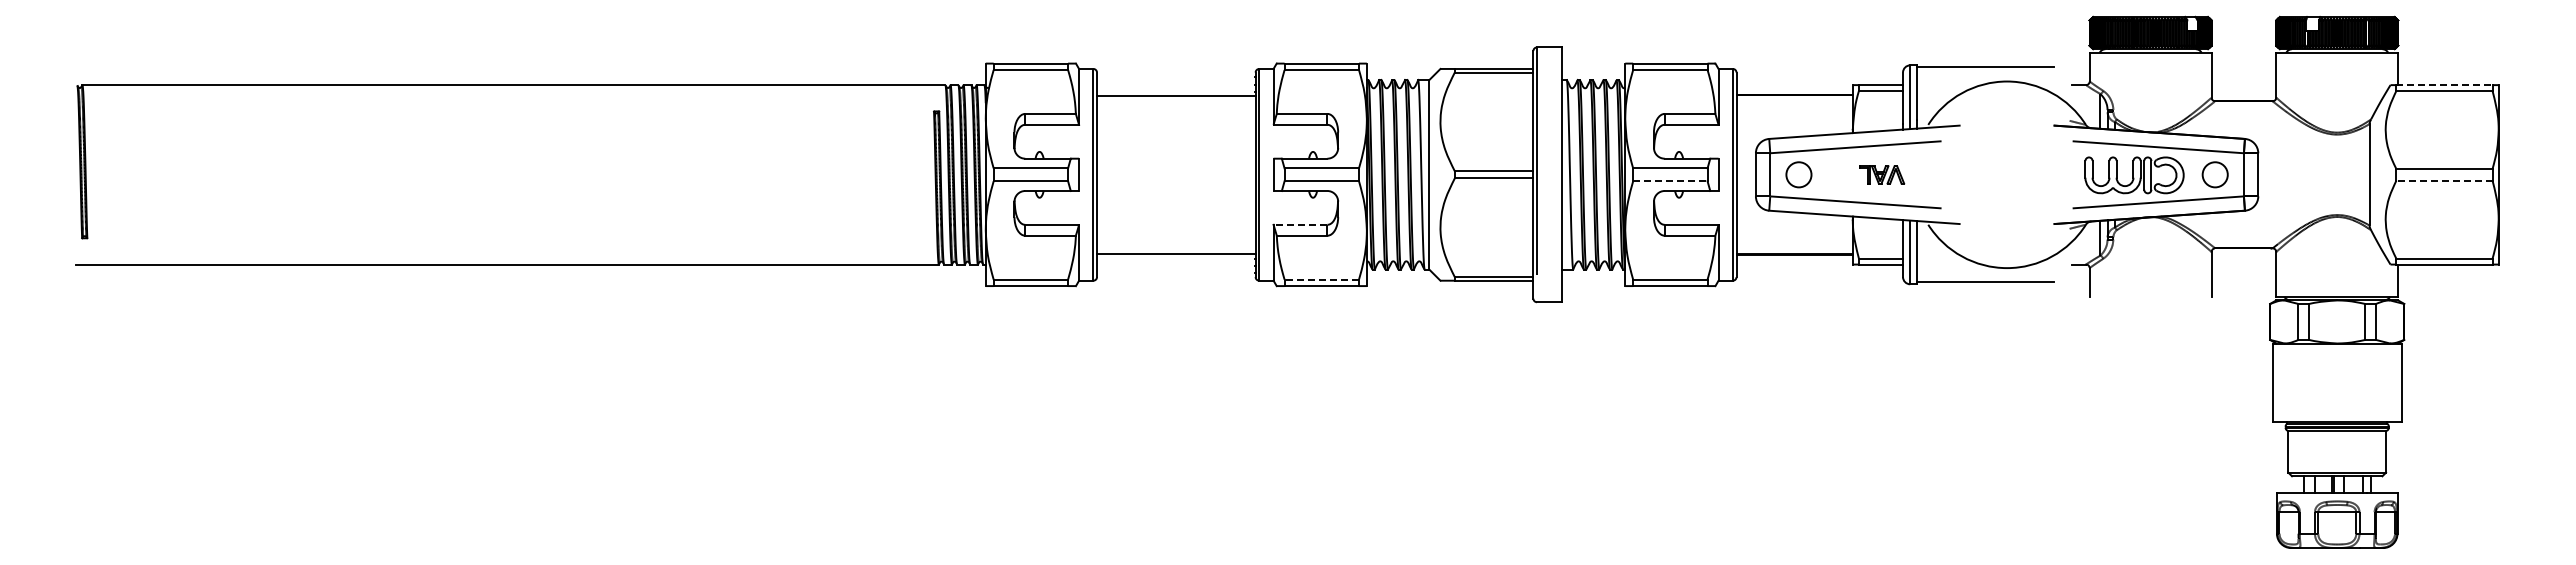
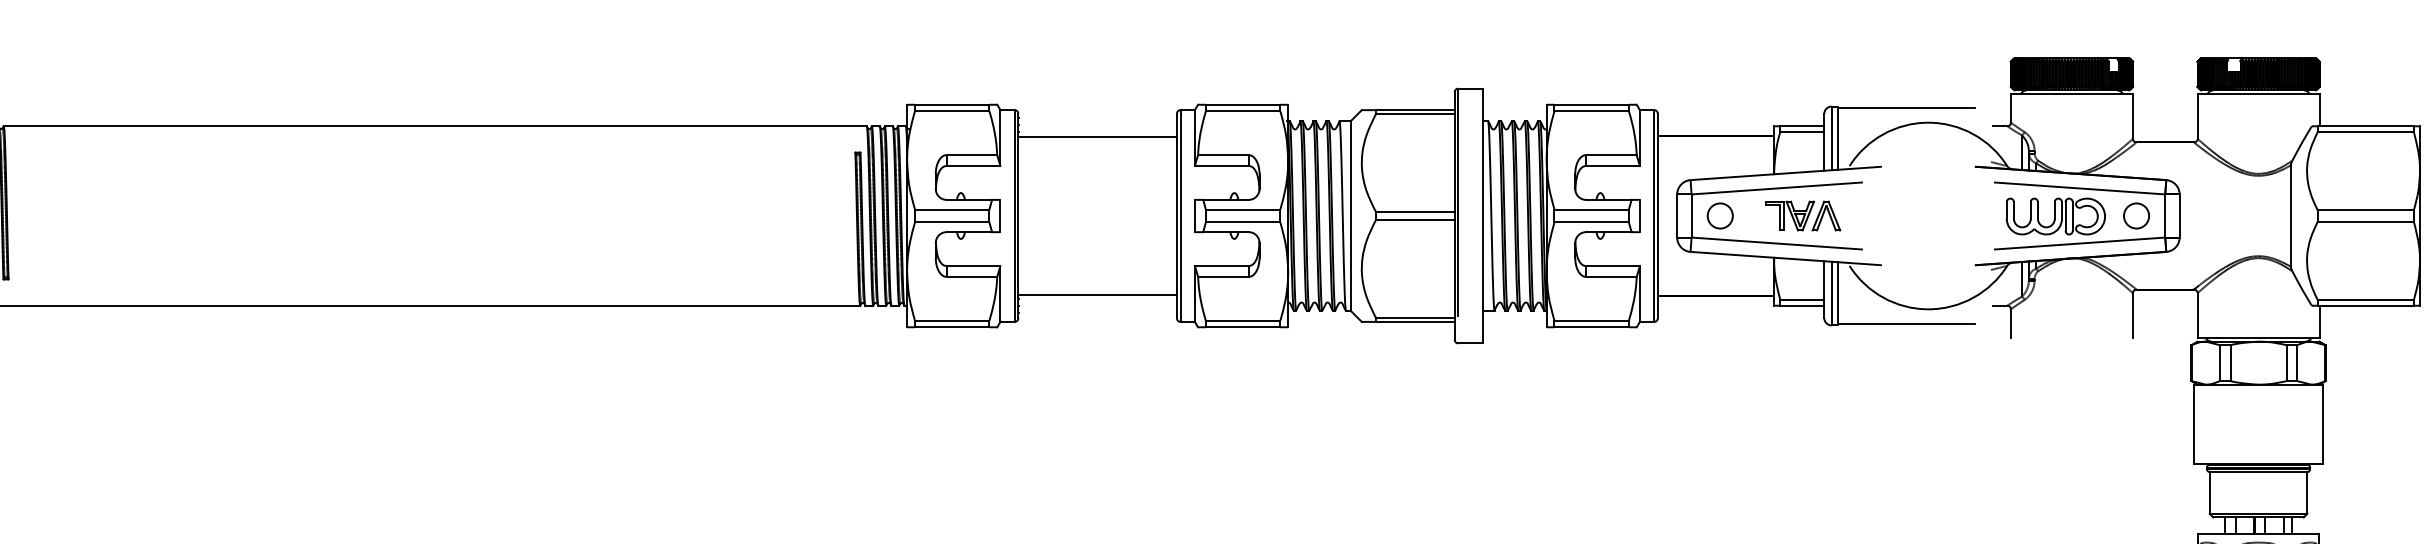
line: (2444, 85) -> (2365, 126), dashed -> solid
part: (1881, 174) -> (1802, 215), size x1.67
line: (2443, 180) -> (2364, 221), dashed -> solid
line: (1670, 181) -> (1591, 222), dashed -> solid
line: (1300, 224) -> (1221, 265), dashed -> solid
line: (1321, 279) -> (1242, 320), dashed -> solid

